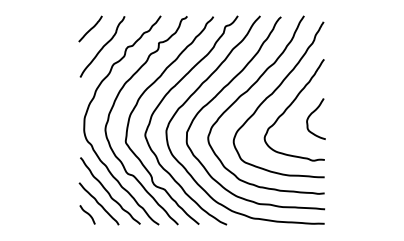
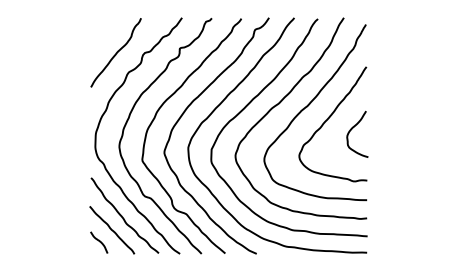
curve: (90, 28) -> (102, 32), removed

